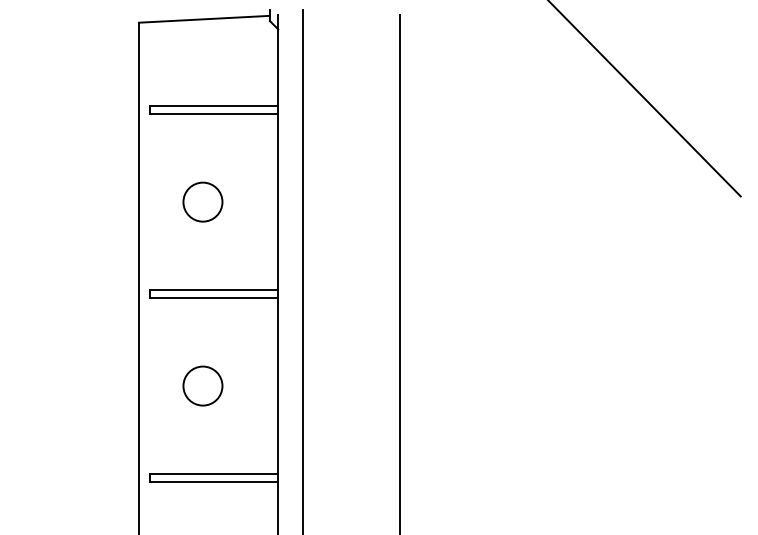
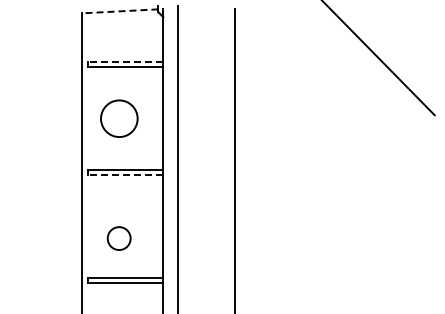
line: (203, 19) -> (119, 11), solid -> dashed
line: (213, 106) -> (125, 62), solid -> dashed
circle: (201, 201) -> (118, 118), size x1.6
line: (213, 299) -> (125, 175), solid -> dashed
circle: (201, 385) -> (118, 238), moved

